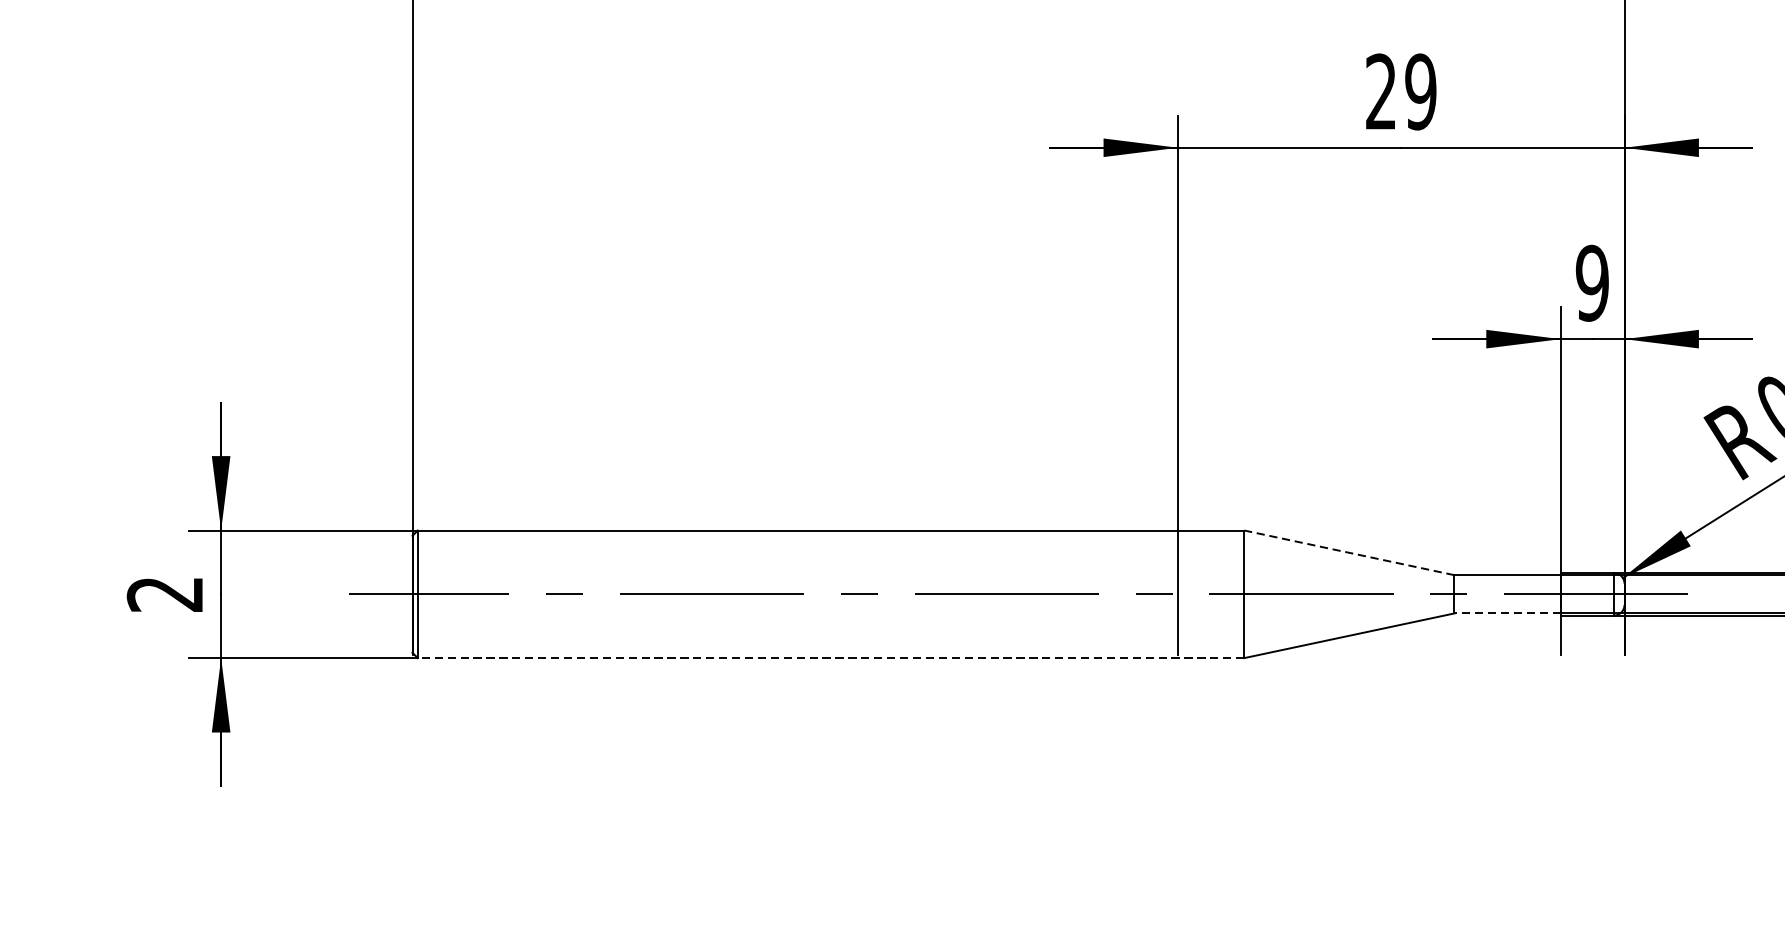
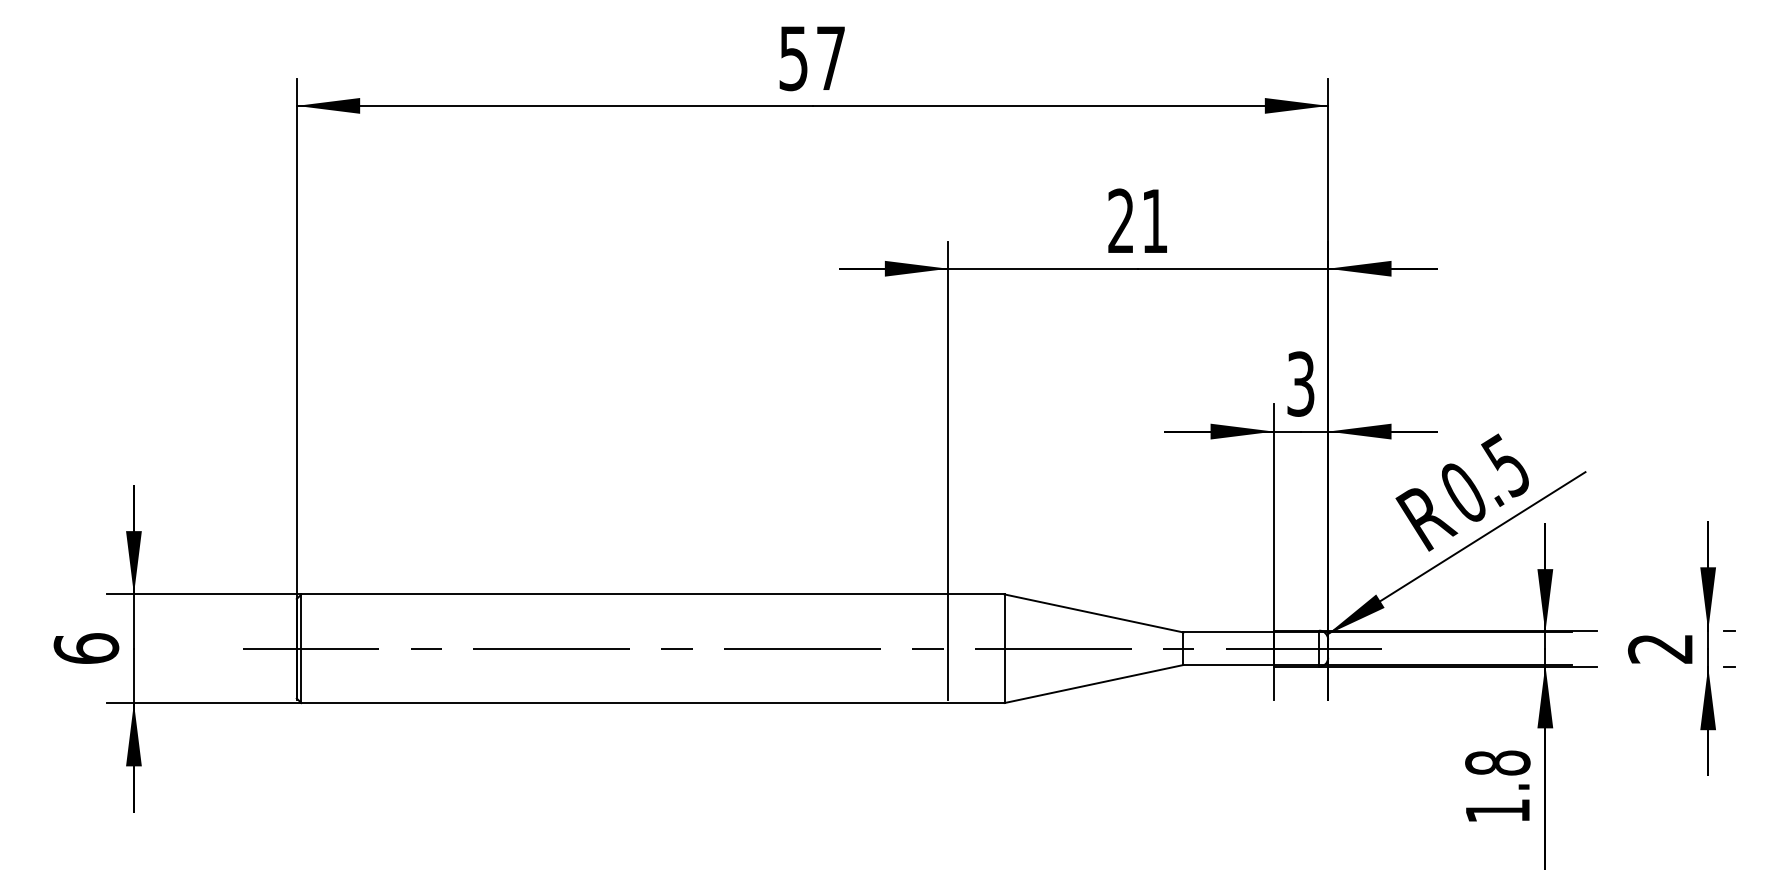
text: (1420, 92) -> (1154, 221), 29 -> 21
text: (1591, 282) -> (1300, 383), 9 -> 3
line: (1348, 552) -> (1093, 613), dashed -> solid
text: (165, 594) -> (86, 648), 2 -> 6
line: (1507, 613) -> (1228, 665), dashed -> solid
line: (831, 658) -> (653, 703), dashed -> solid

